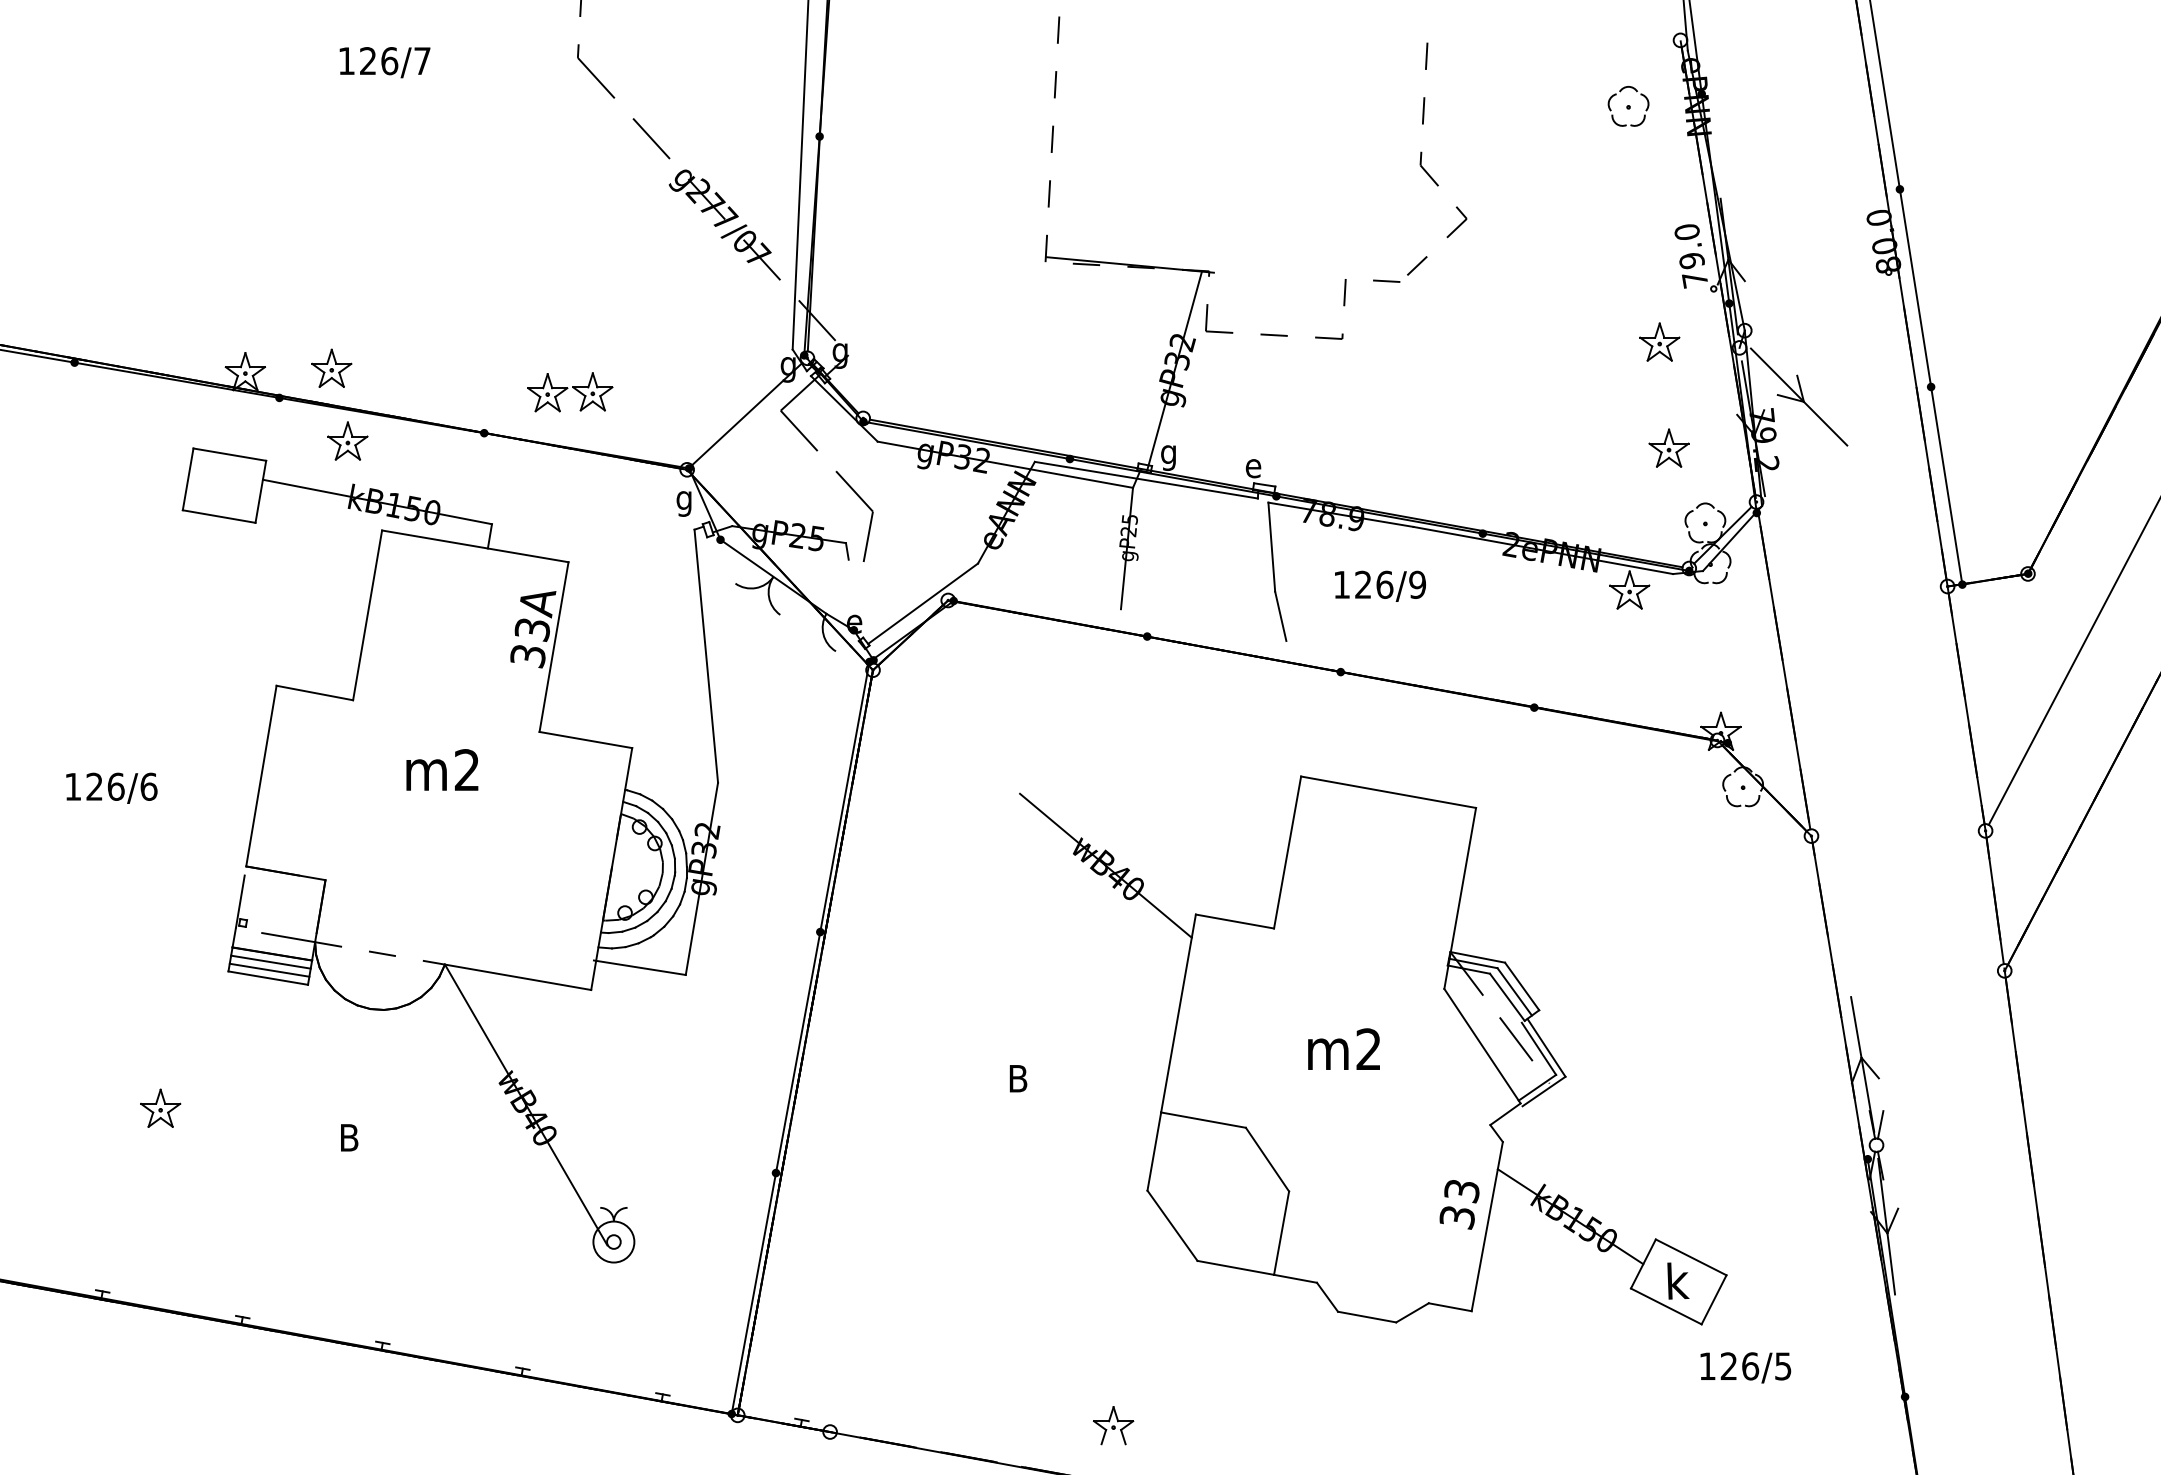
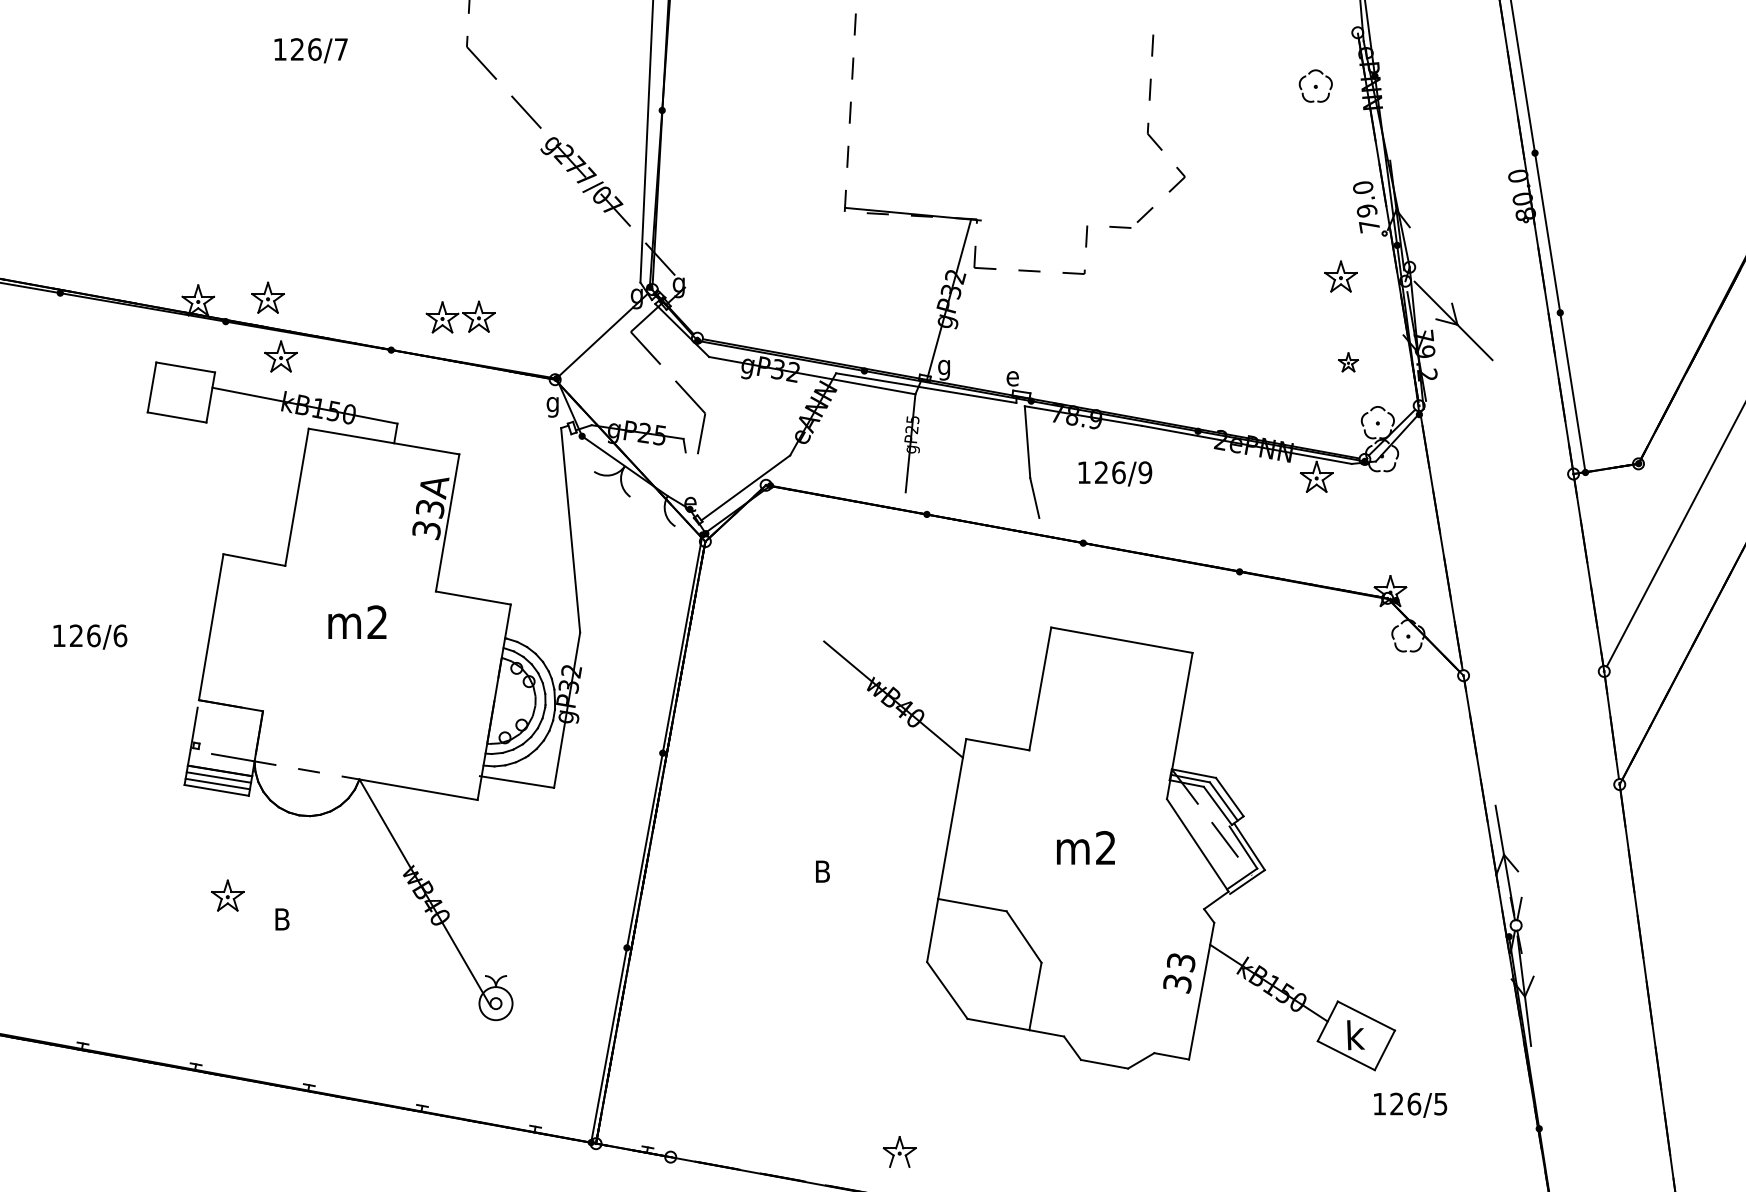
part: (1669, 448) -> (1348, 362), size x0.6
part: (160, 1108) -> (227, 895), moved

